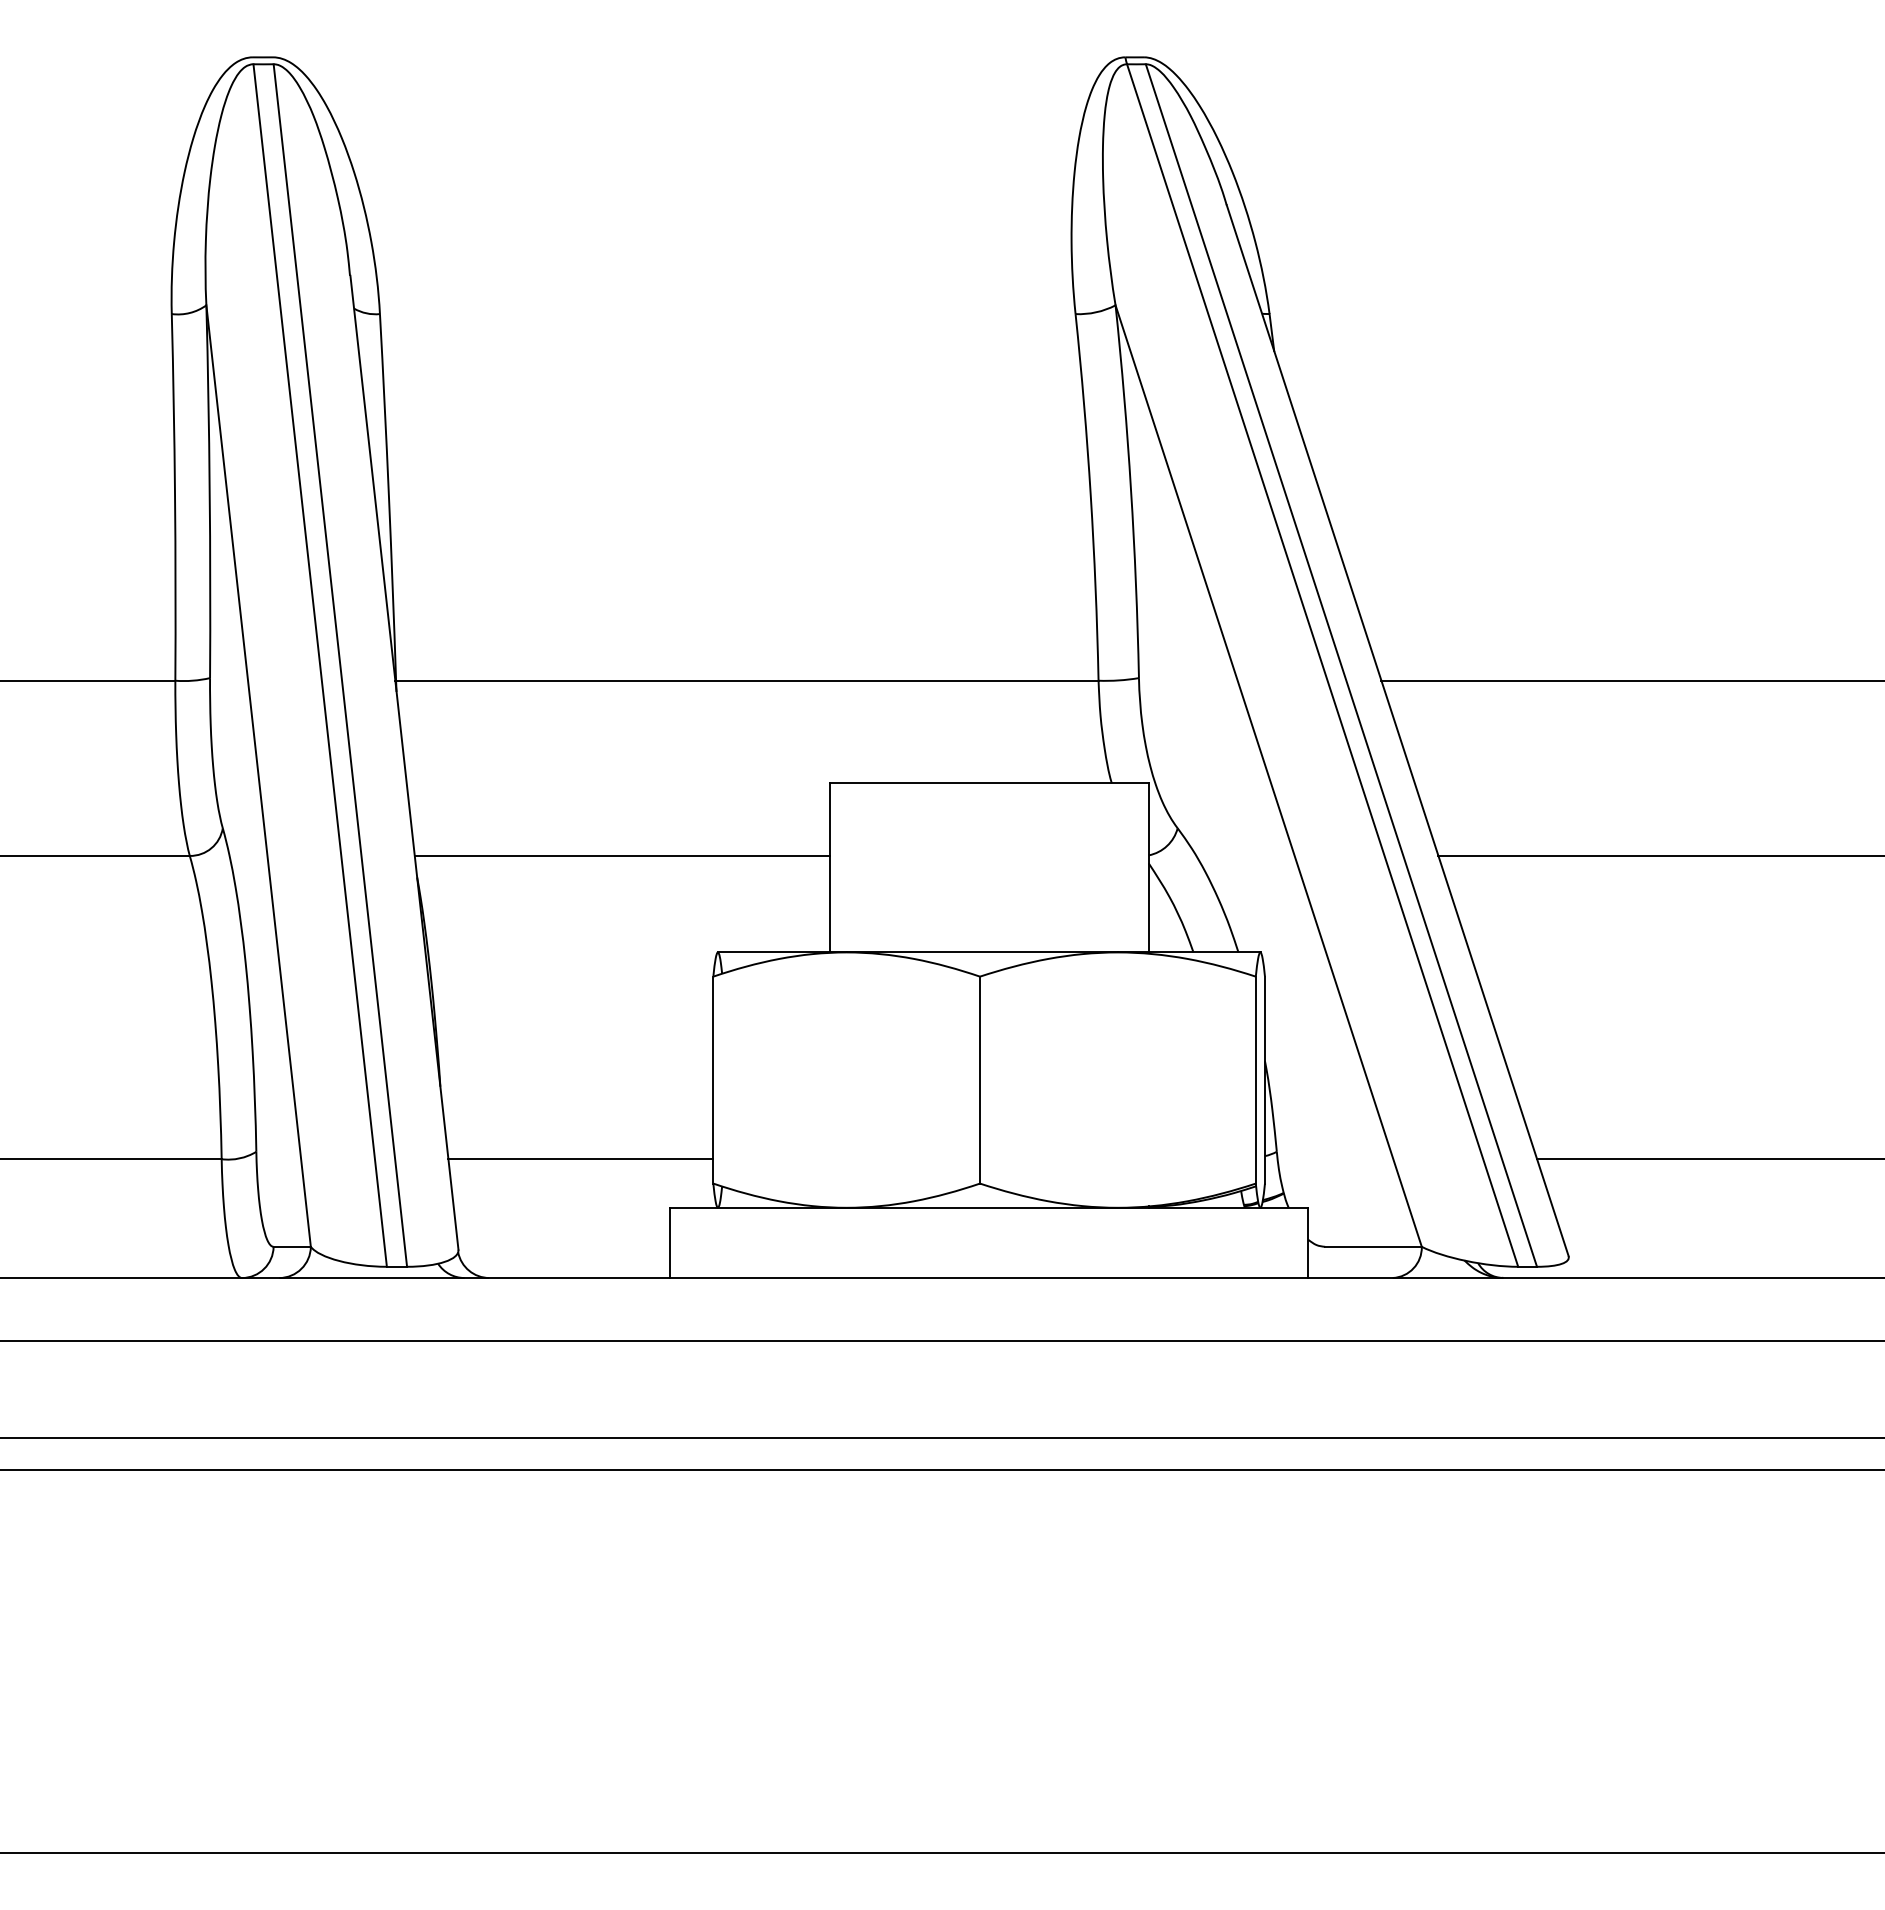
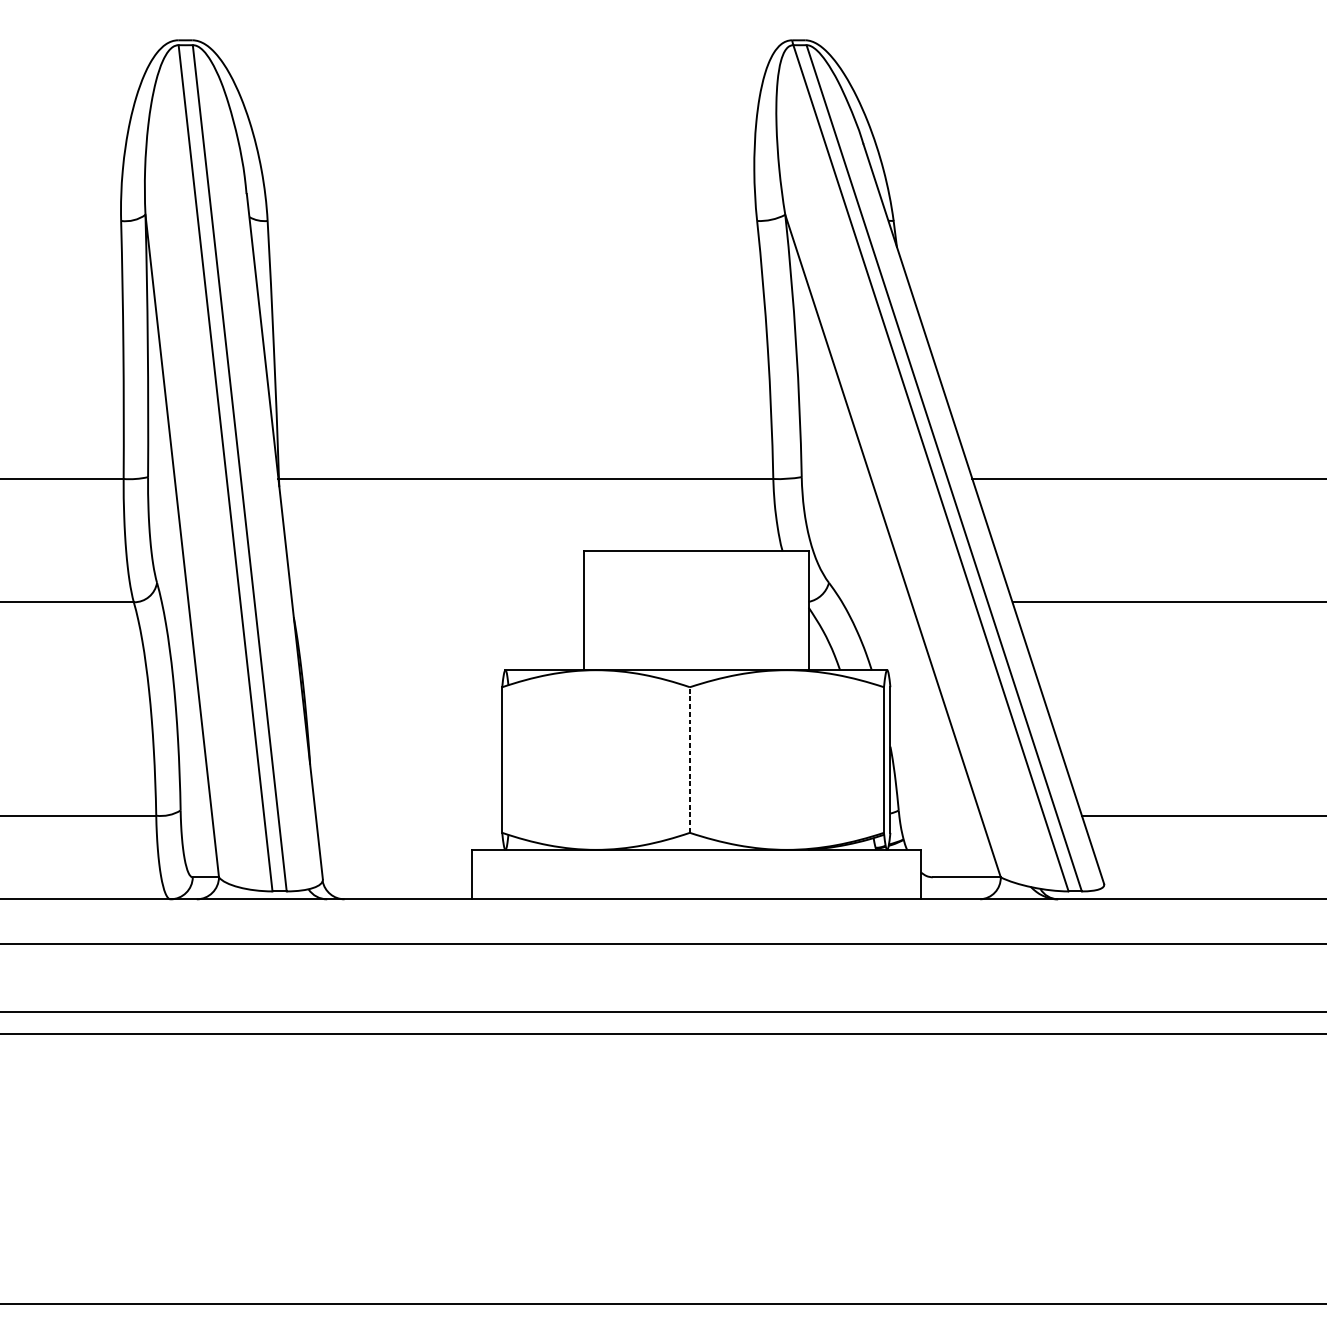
line: (621, 855) -> (437, 601), removed
line: (980, 1079) -> (690, 759), solid -> dashed
line: (580, 1159) -> (408, 815), removed

